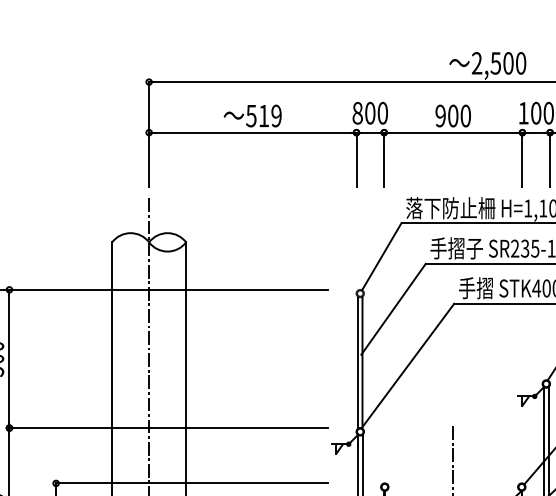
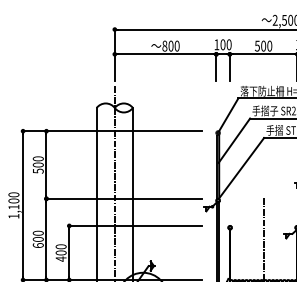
text: (356, 112) -> (216, 44), 800 -> 100
text: (262, 114) -> (170, 45), 519 -> 800
text: (438, 114) -> (256, 45), 900 -> 500

